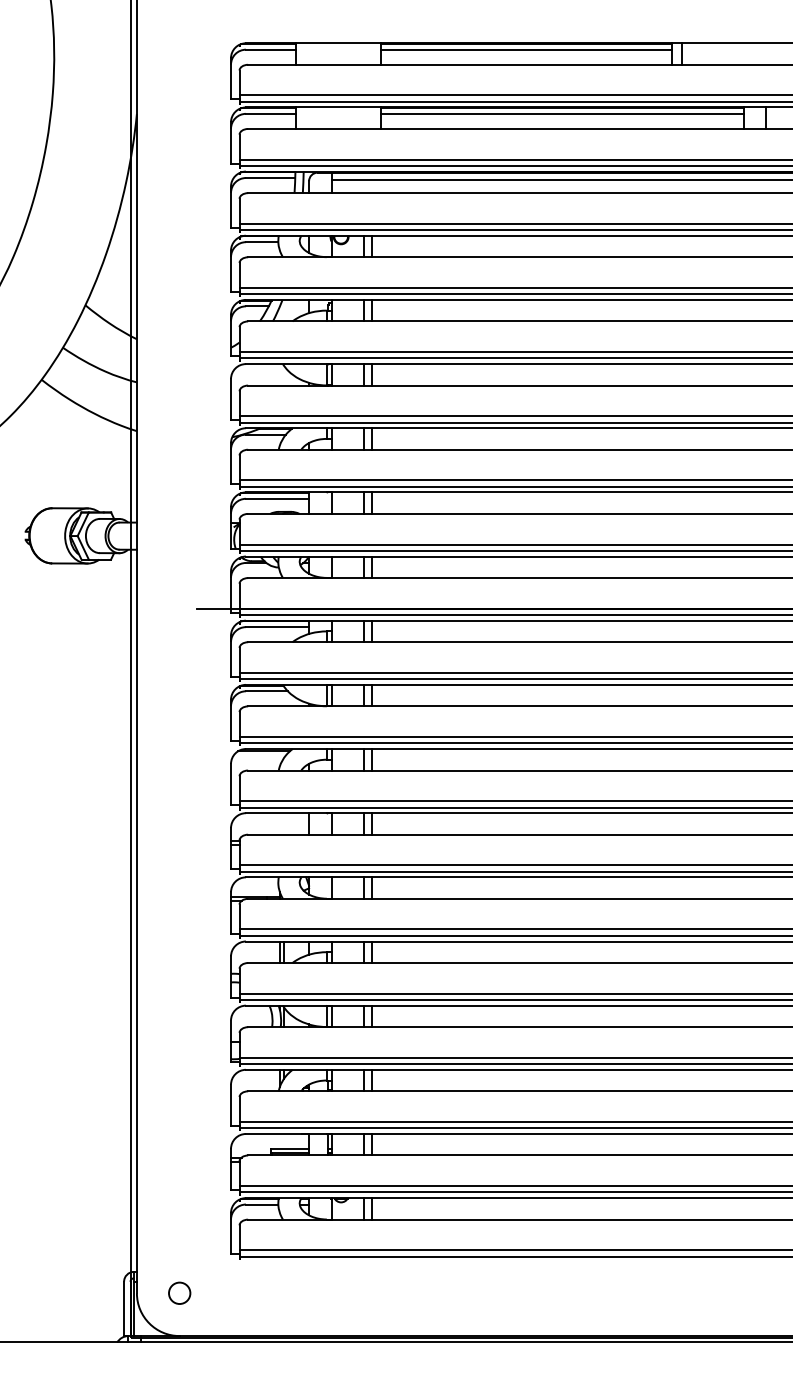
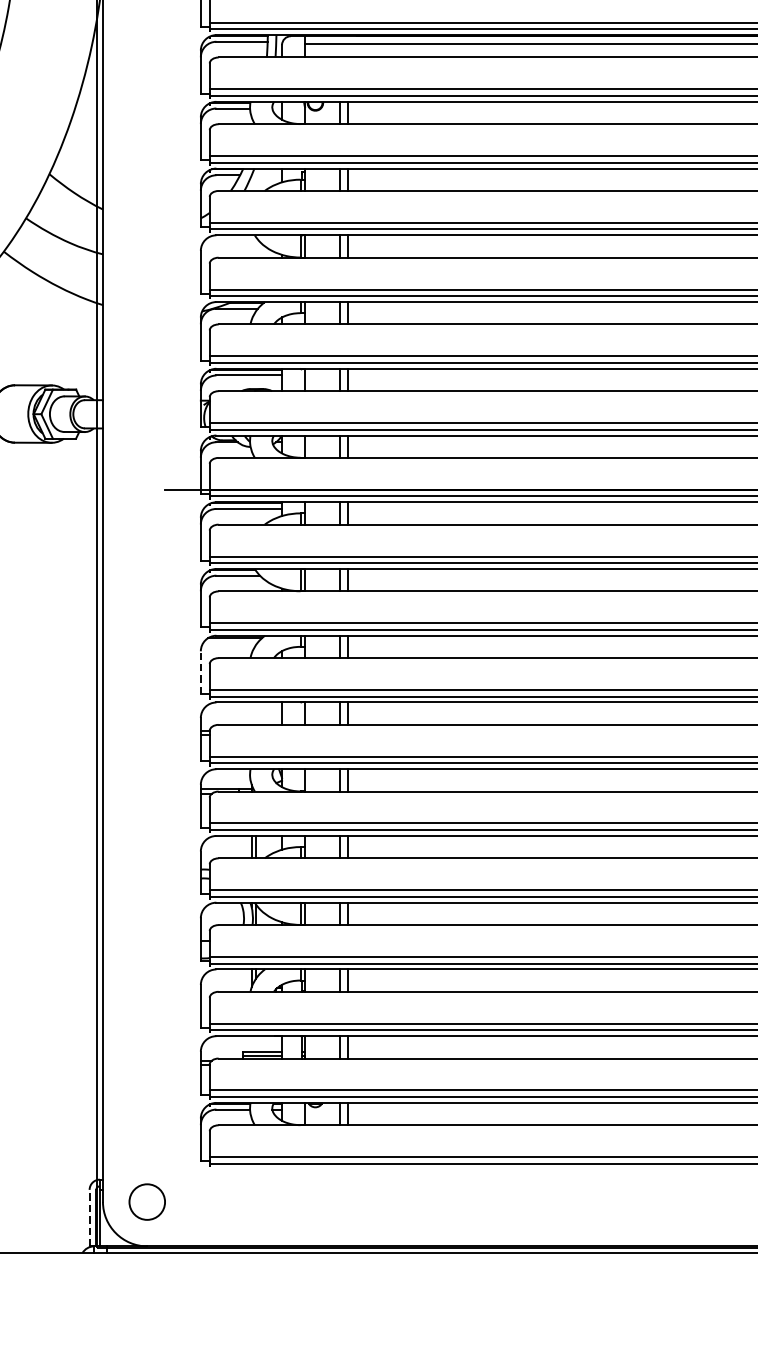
line: (231, 784) -> (201, 672), solid -> dashed
circle: (179, 1292) -> (147, 1201), size x1.6
line: (124, 1308) -> (90, 1217), solid -> dashed

